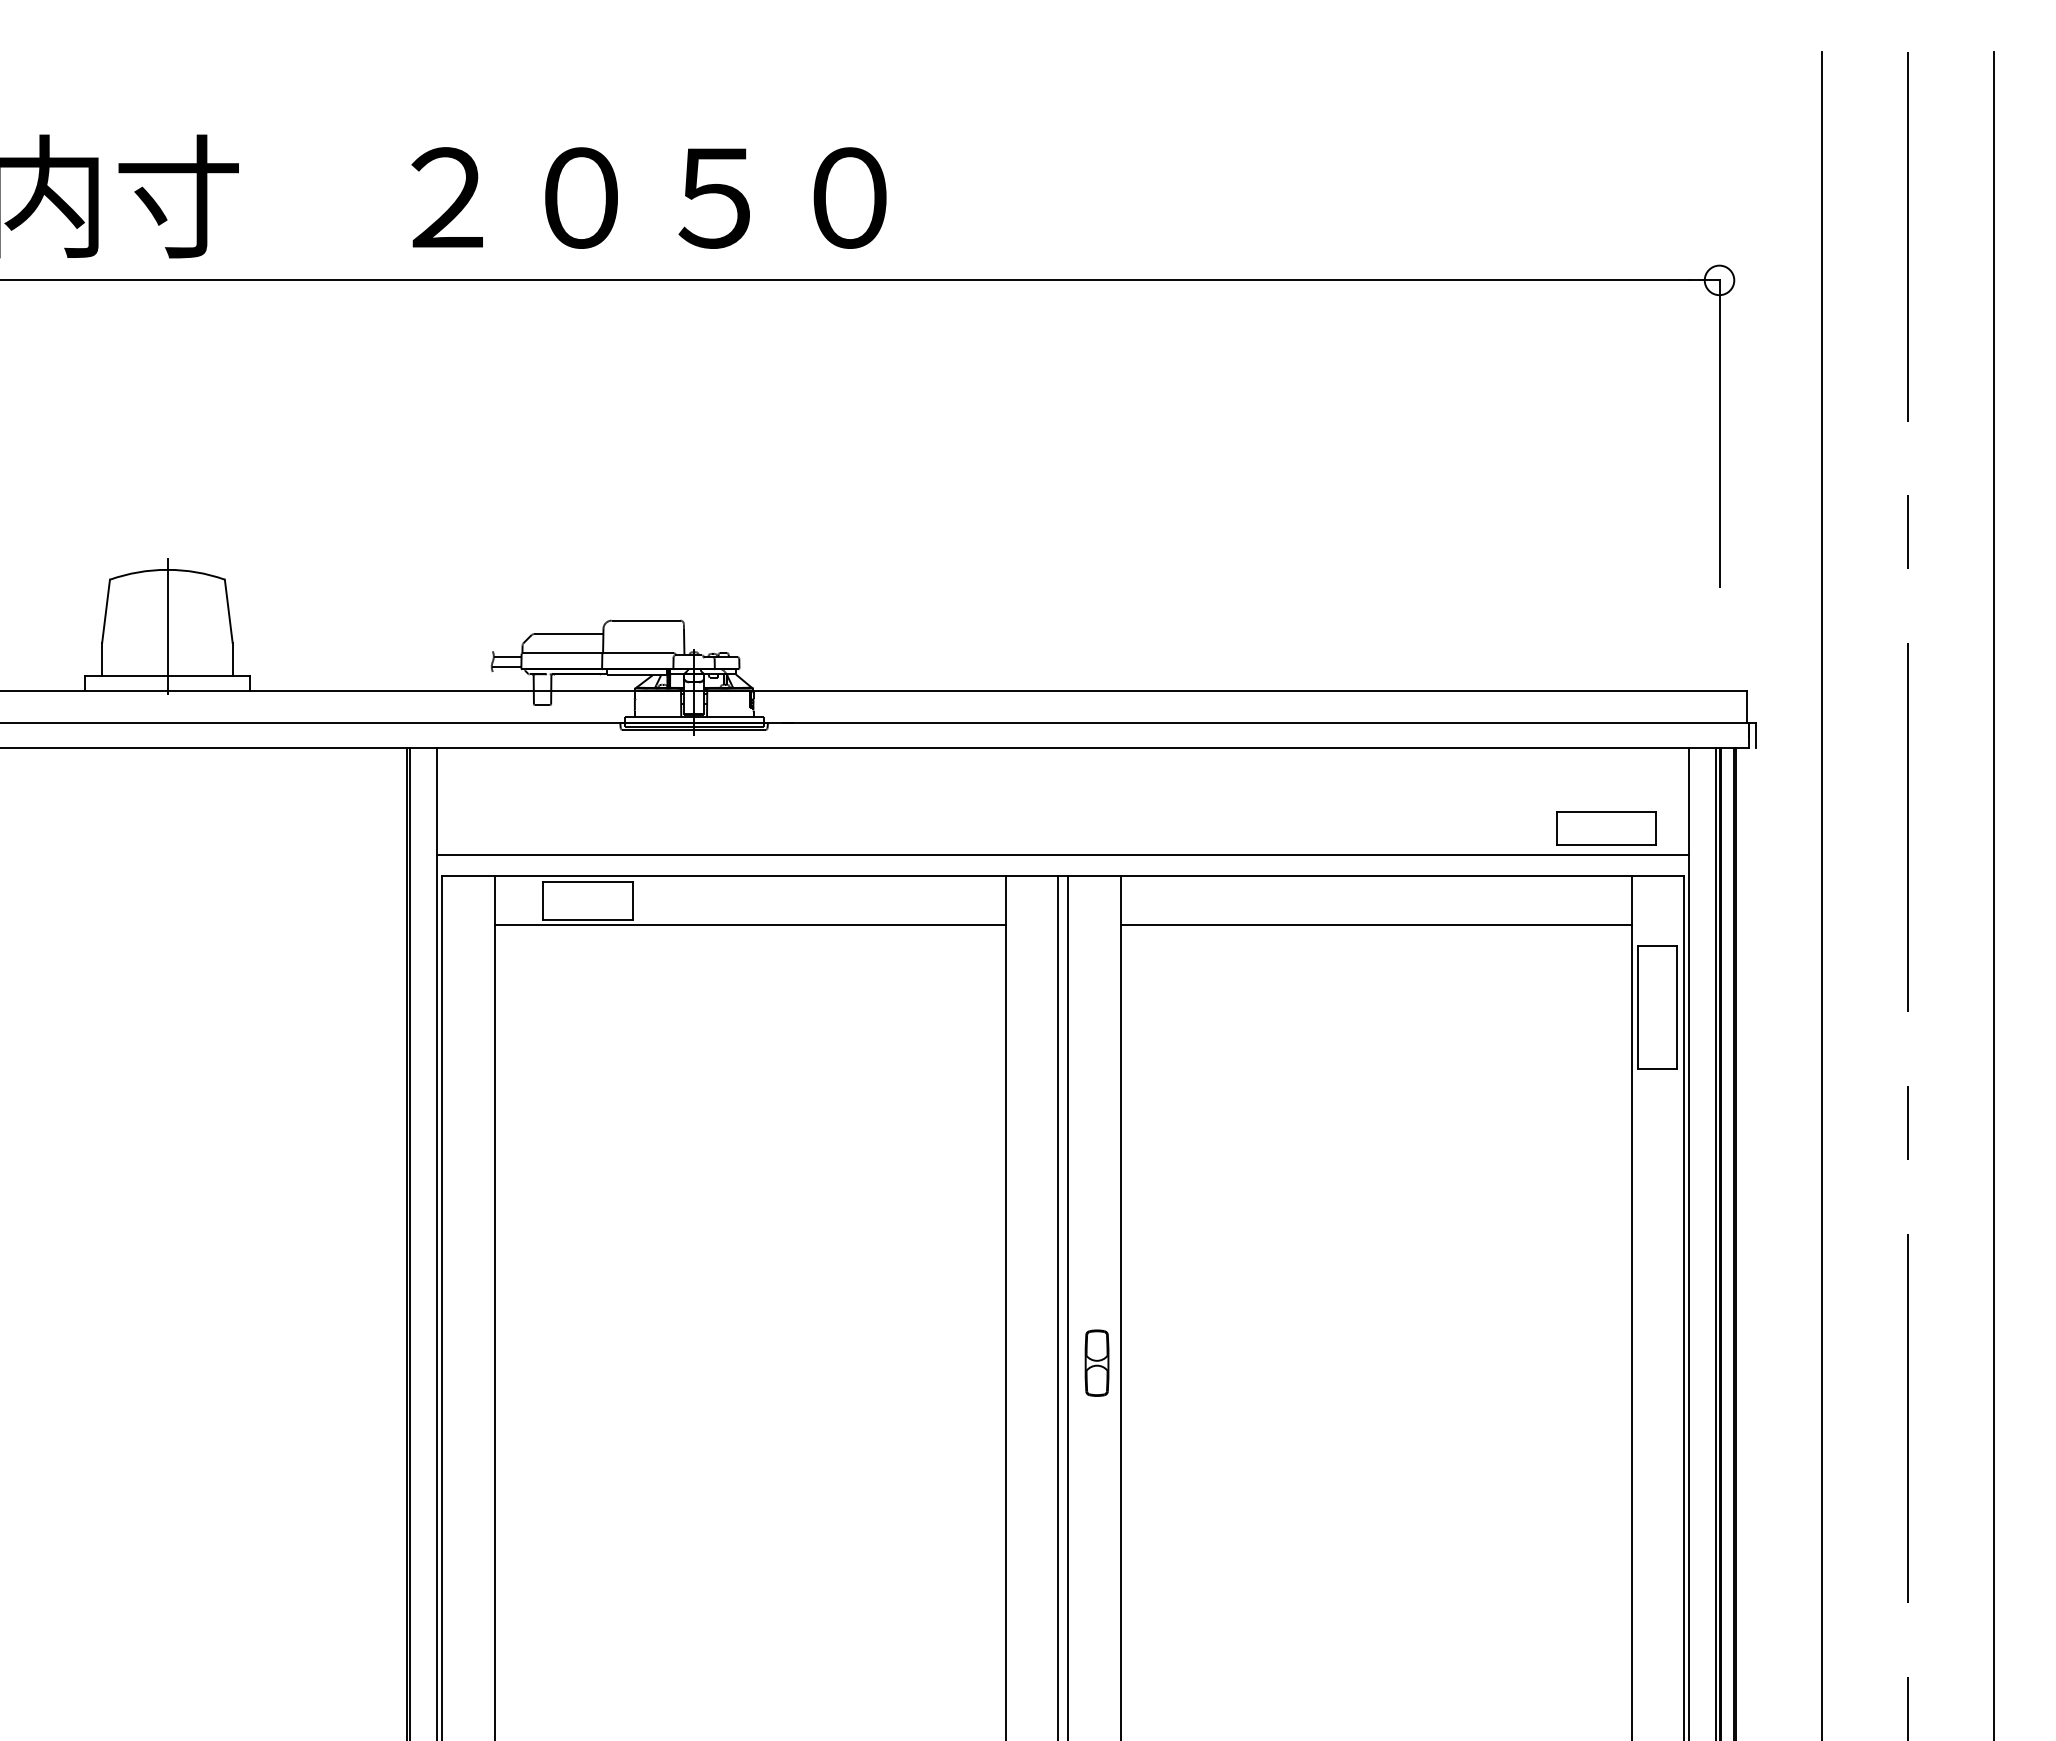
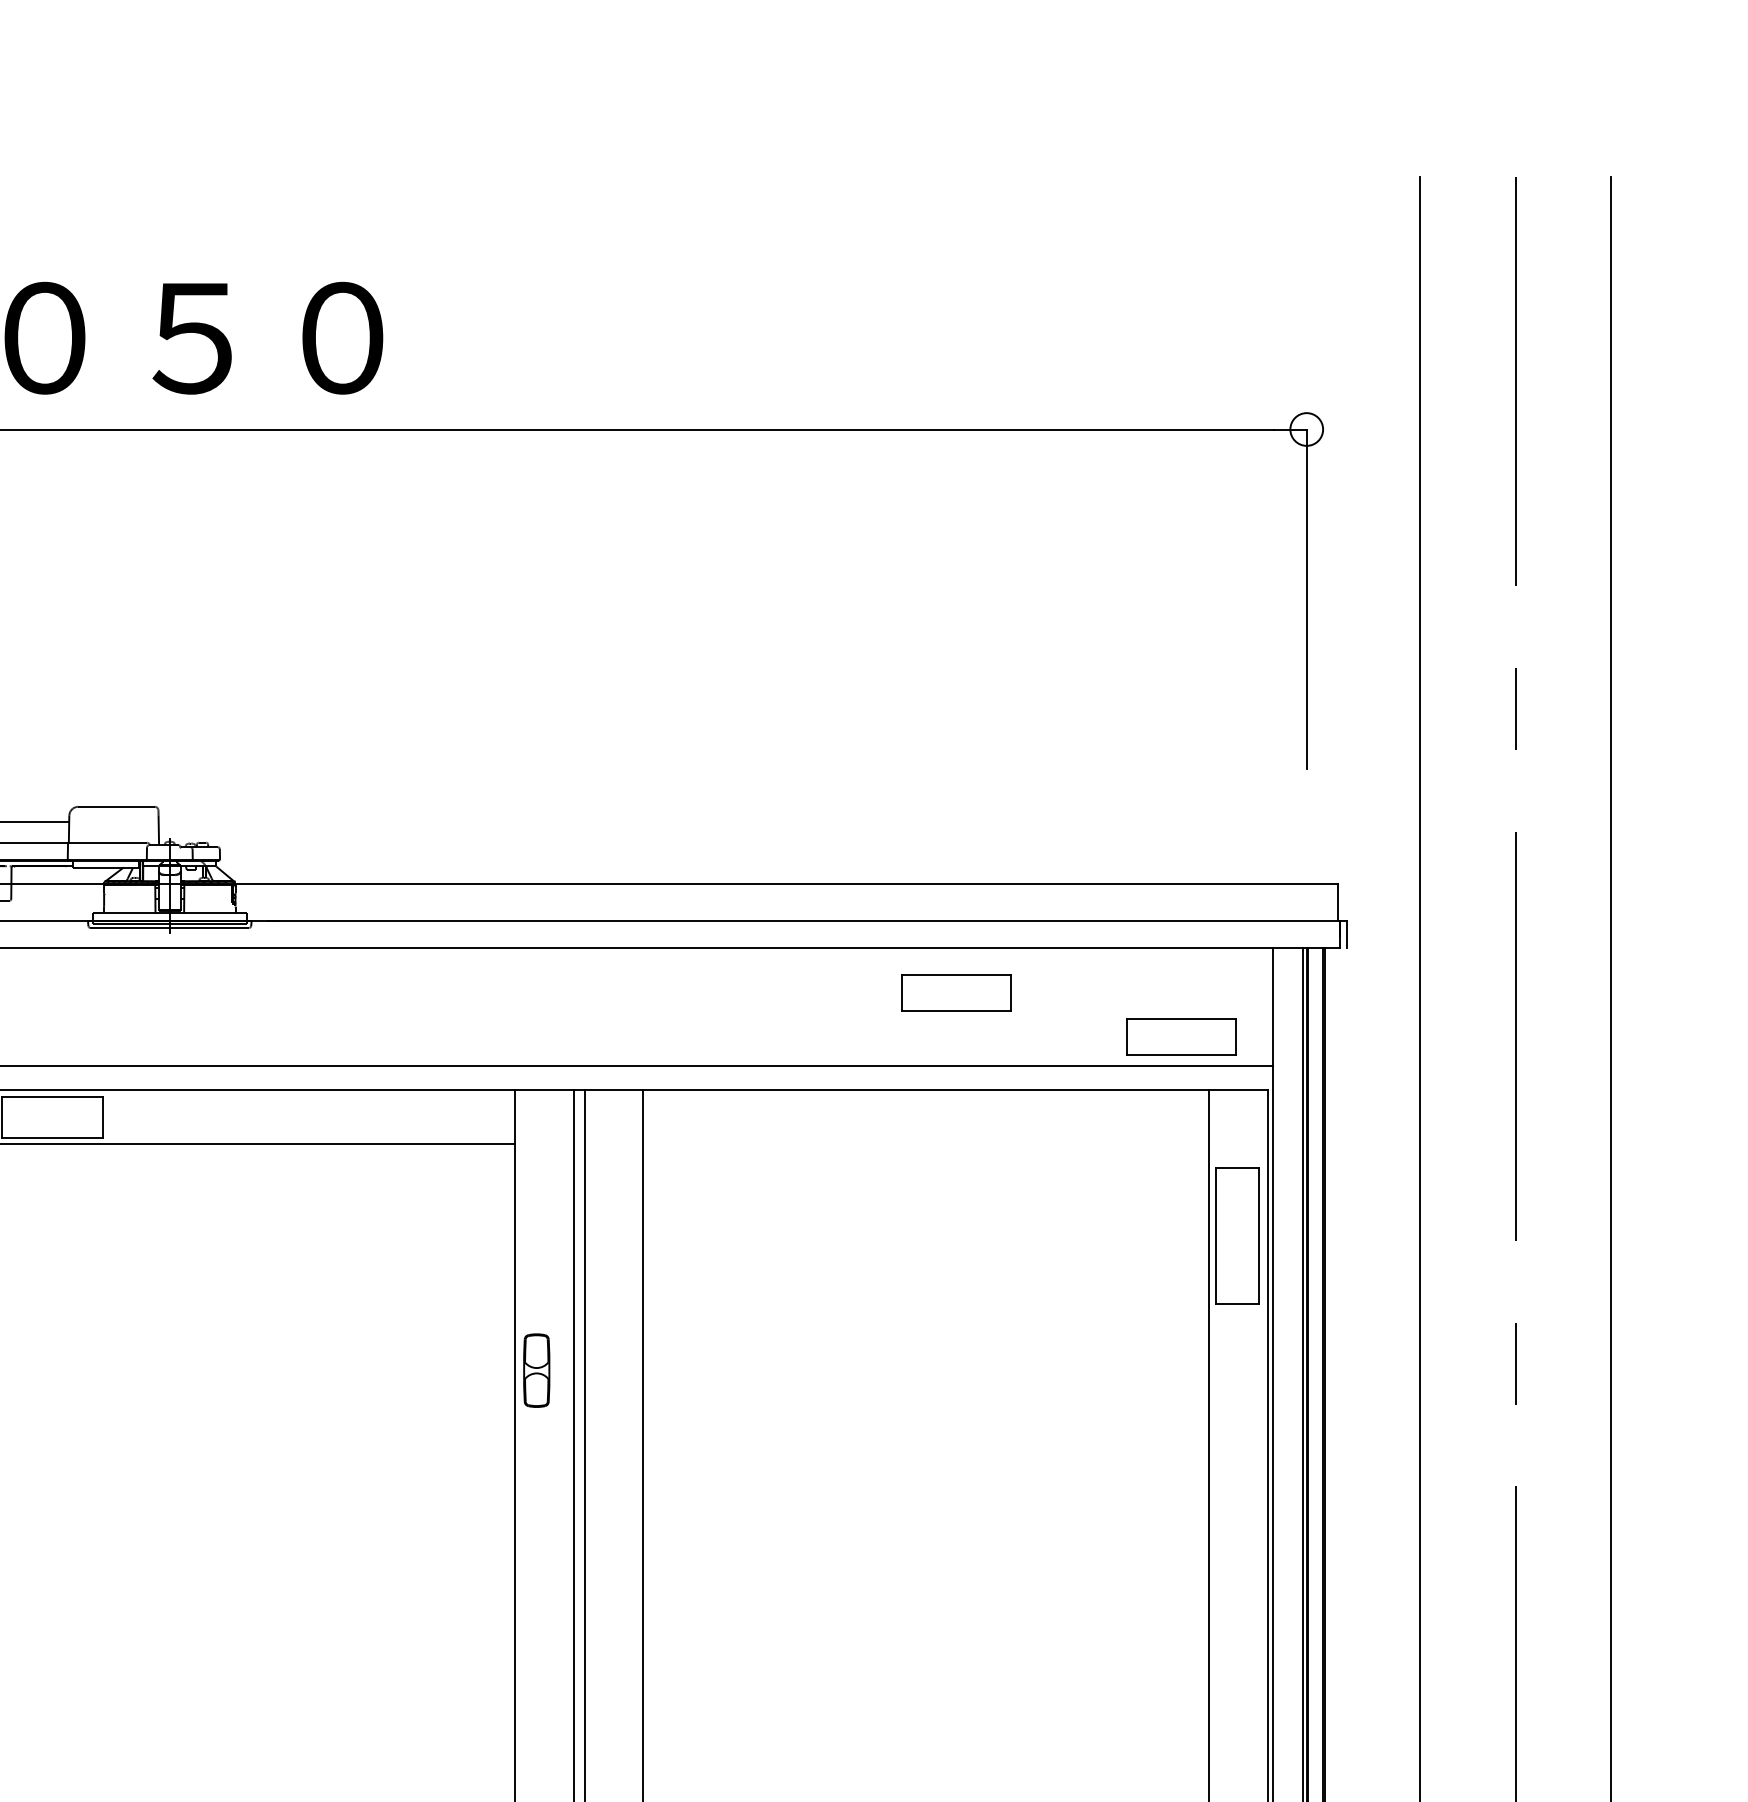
part: (1403, 788) -> (956, 992), added
line: (1375, 925) -> (925, 1144), removed
part: (1096, 1362) -> (536, 1369), moved

